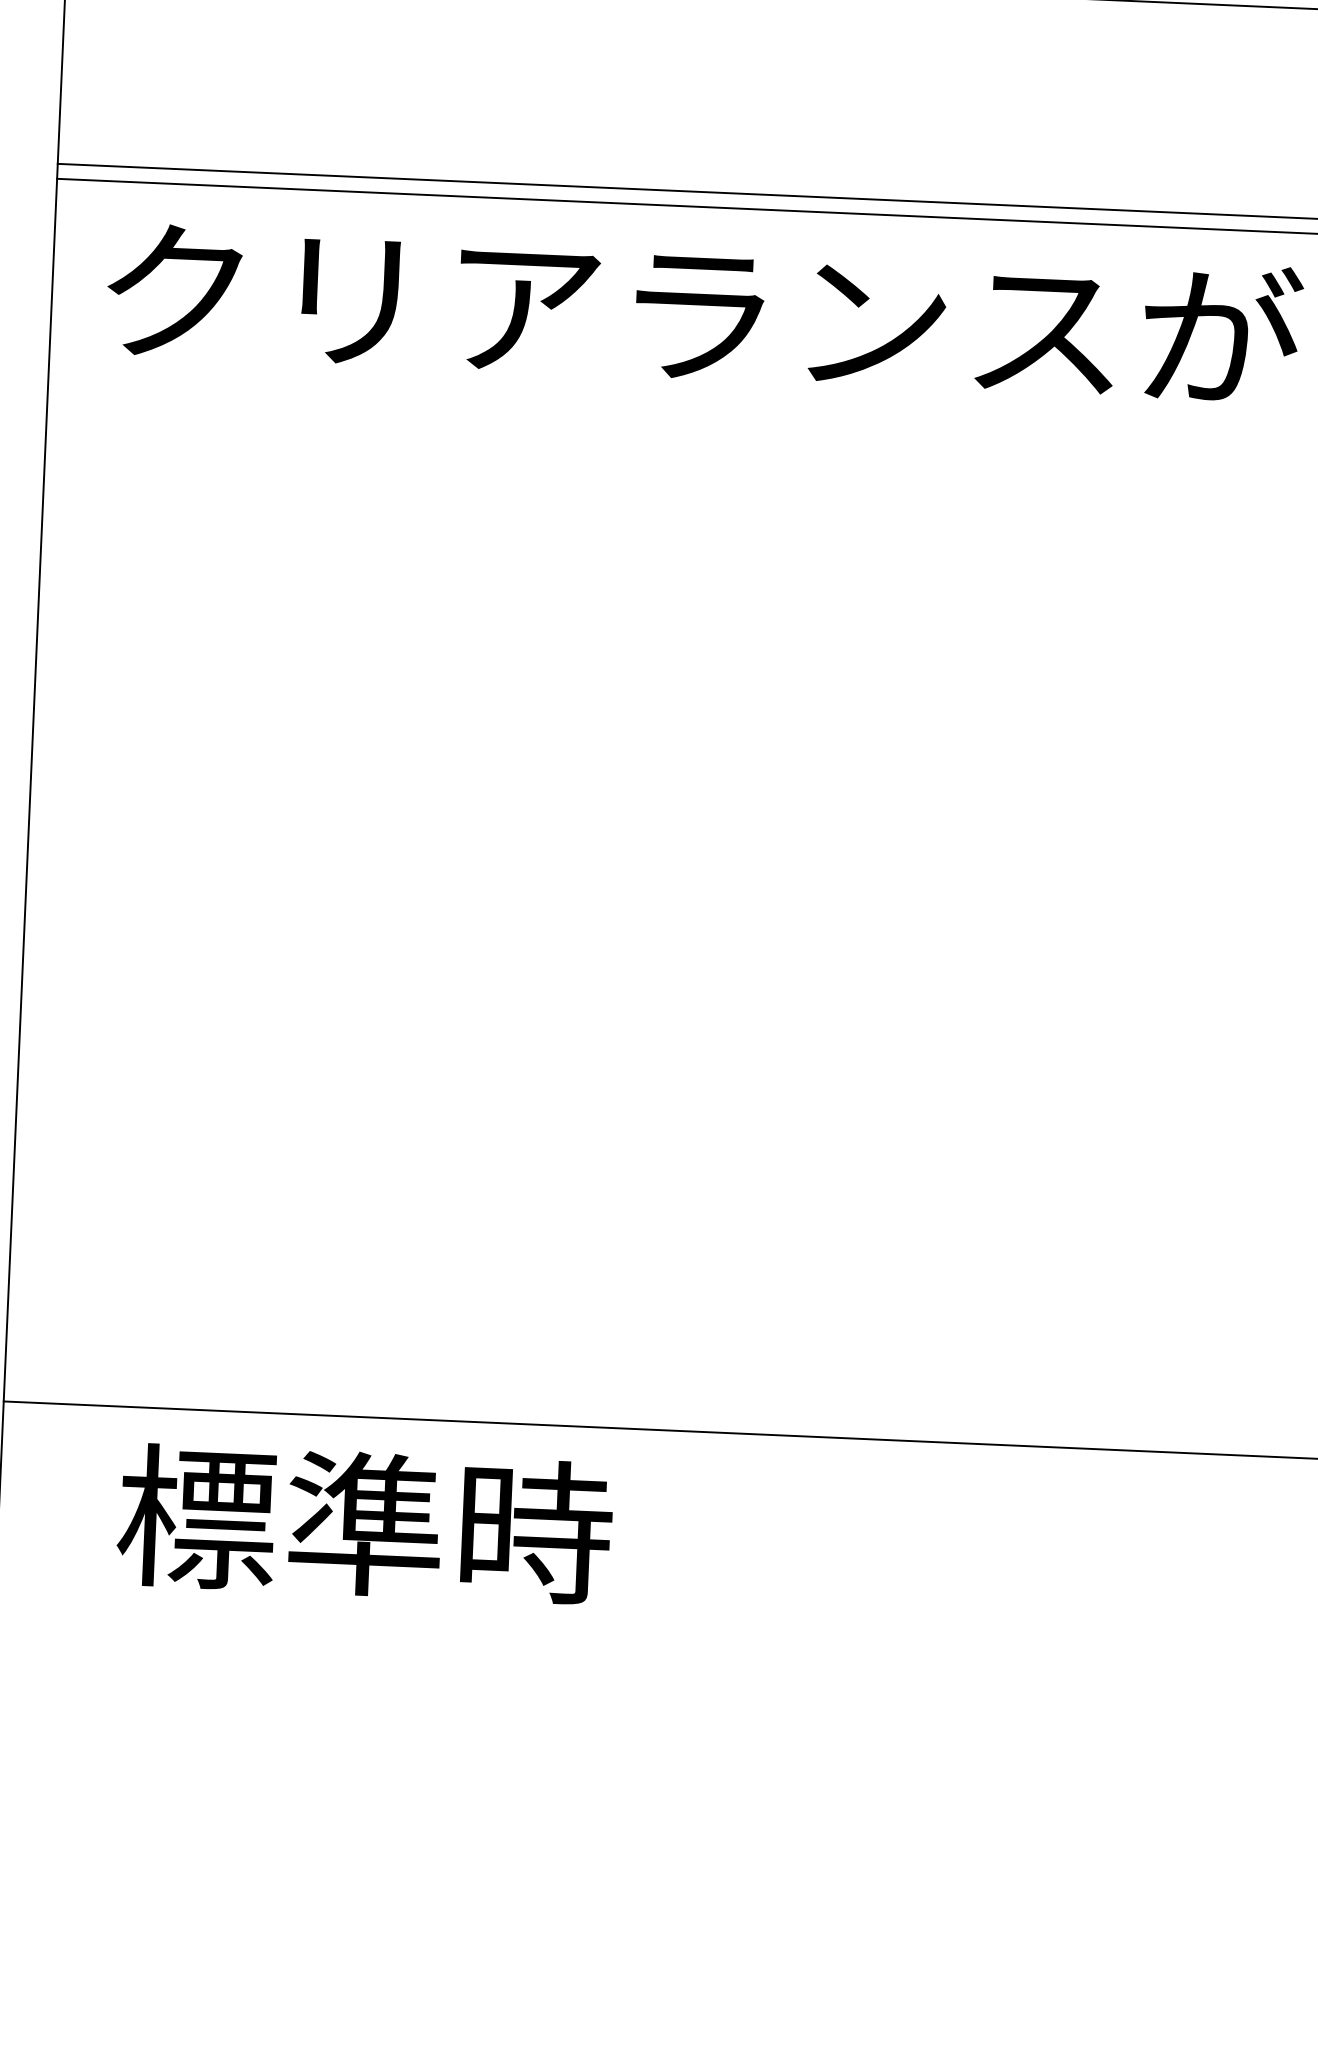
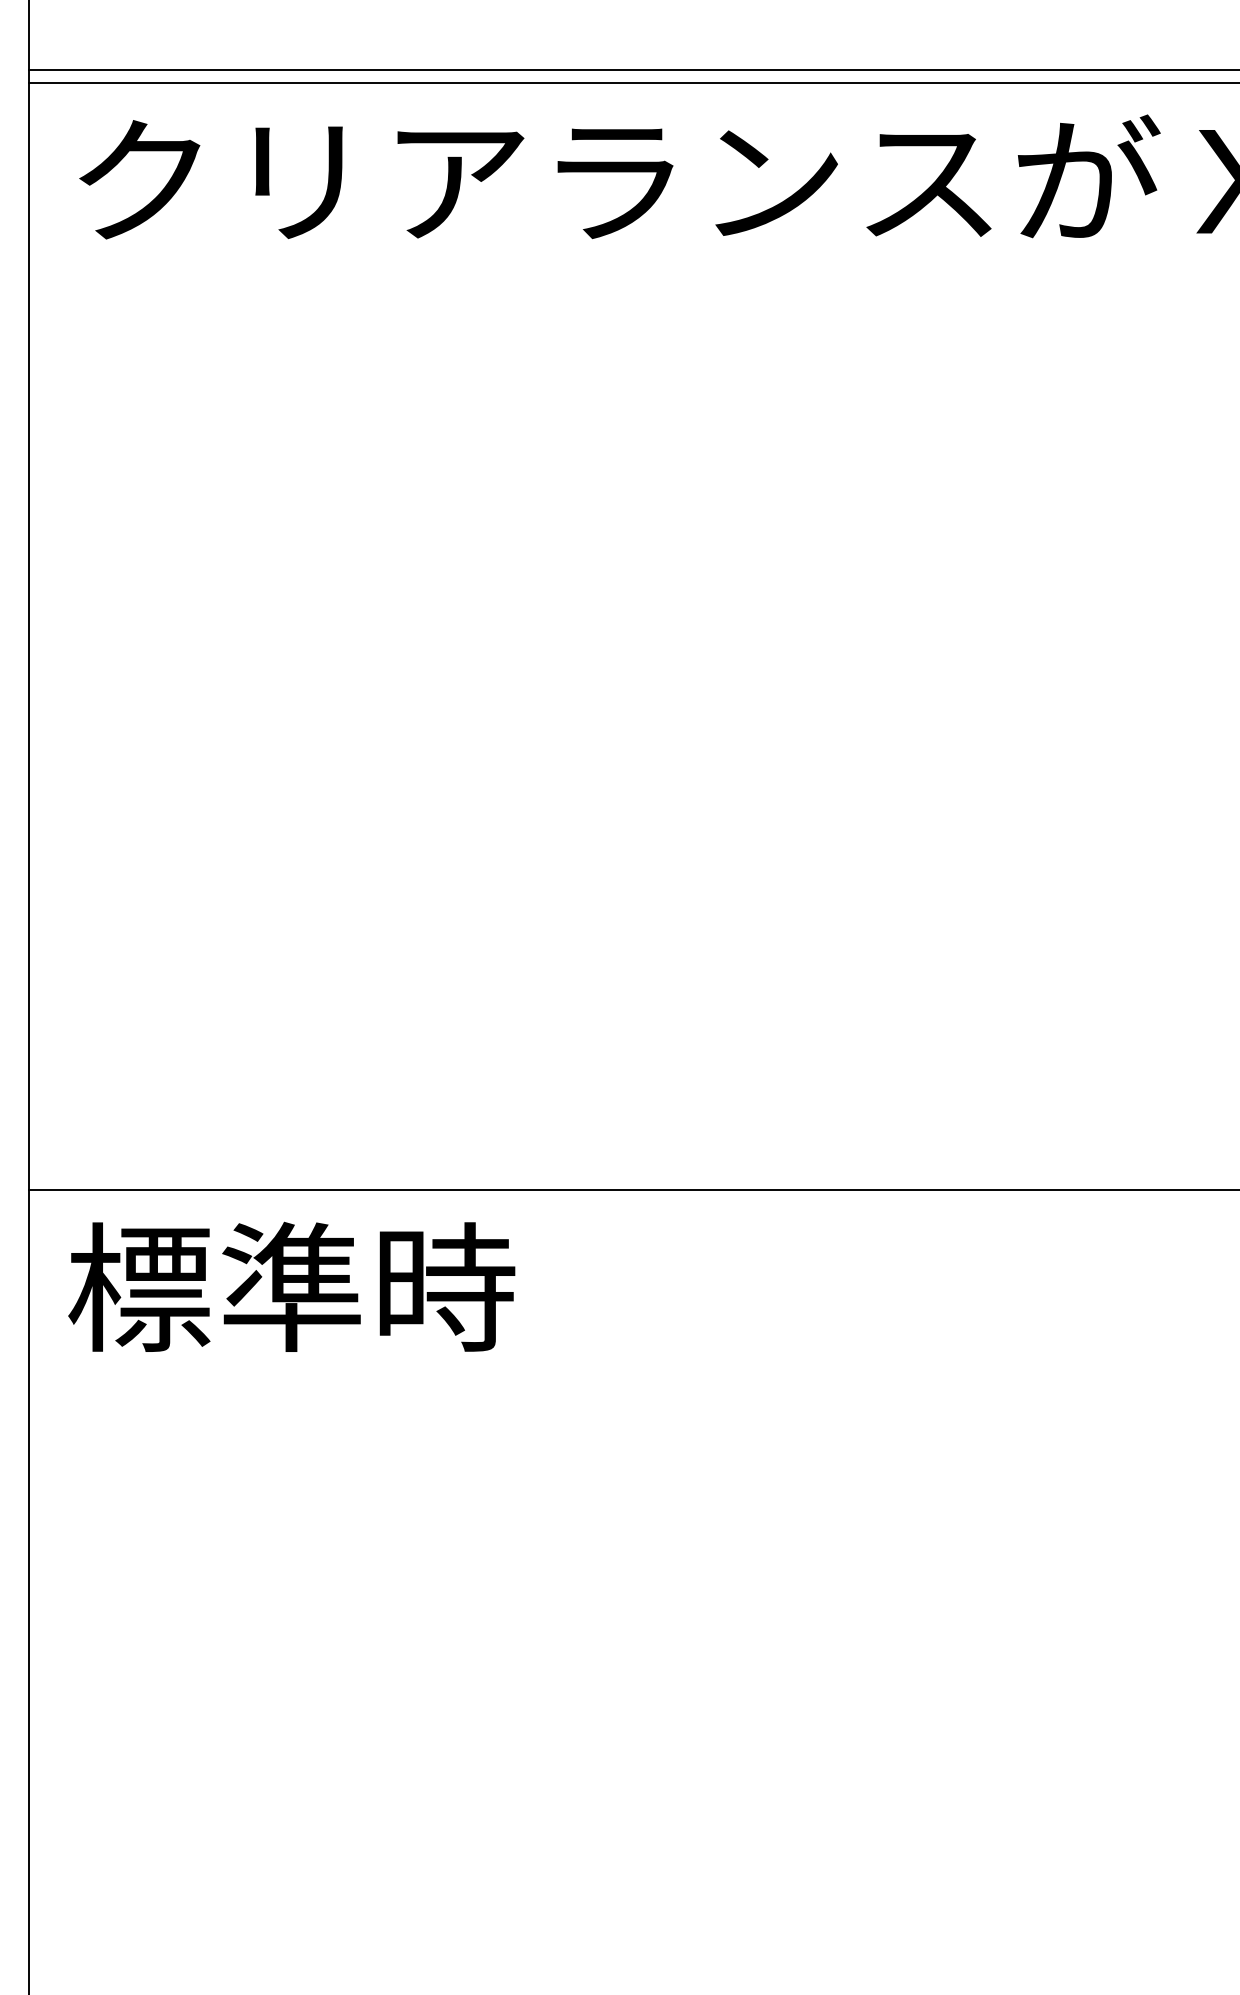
text: (364, 1523) -> (291, 1286), moved

